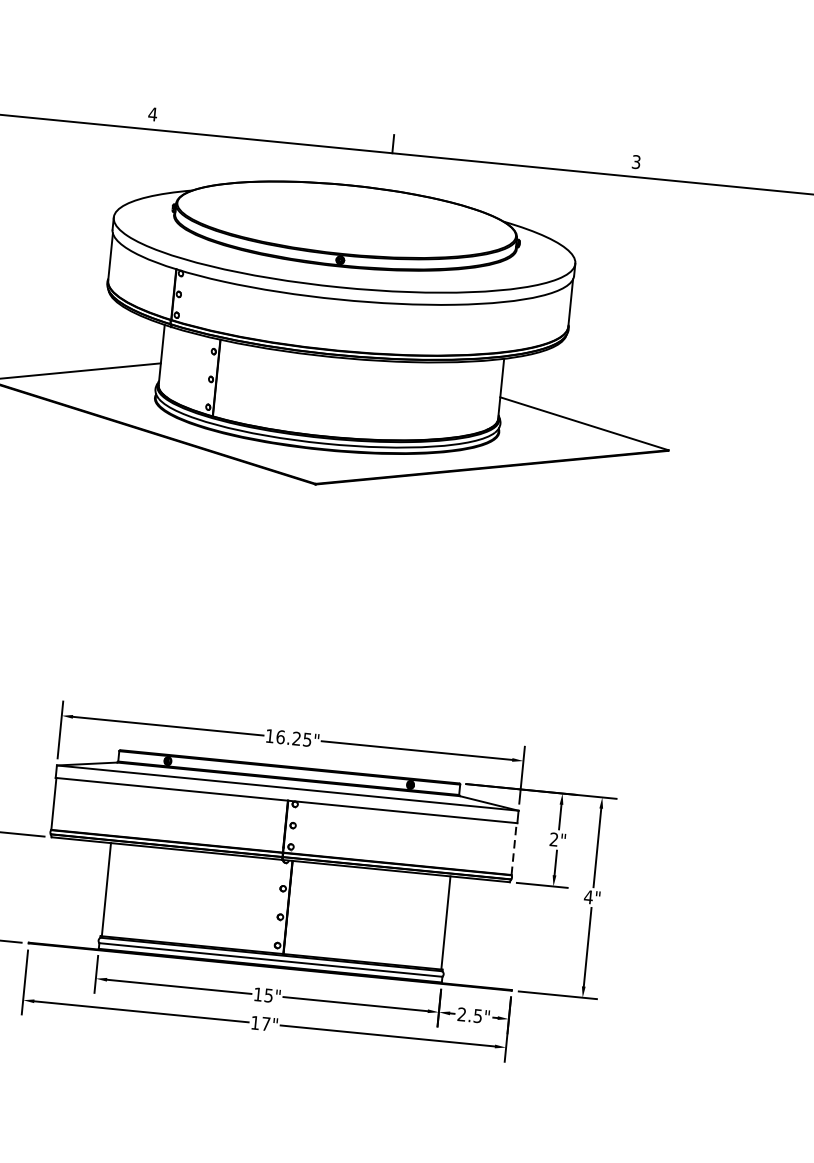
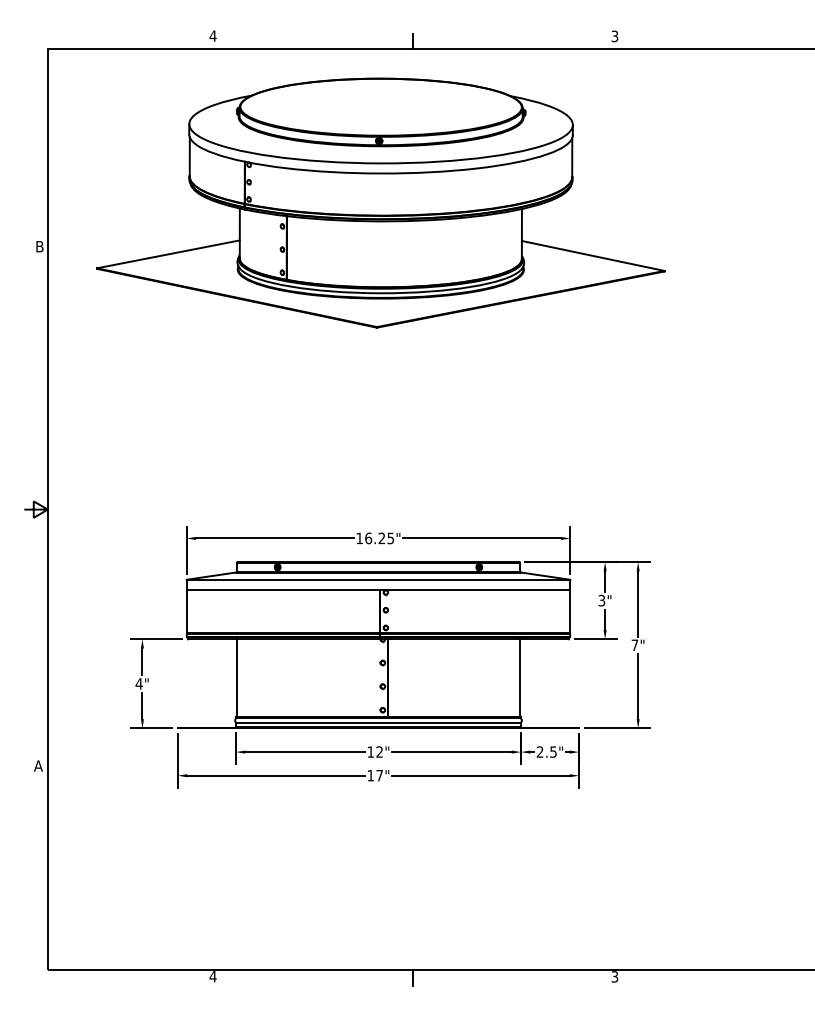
text: (553, 839) -> (601, 600), 2" -> 3"
line: (513, 848) -> (569, 611), dashed -> solid
text: (588, 896) -> (634, 644), 4" -> 7"
text: (268, 994) -> (379, 751), 15" -> 12"

